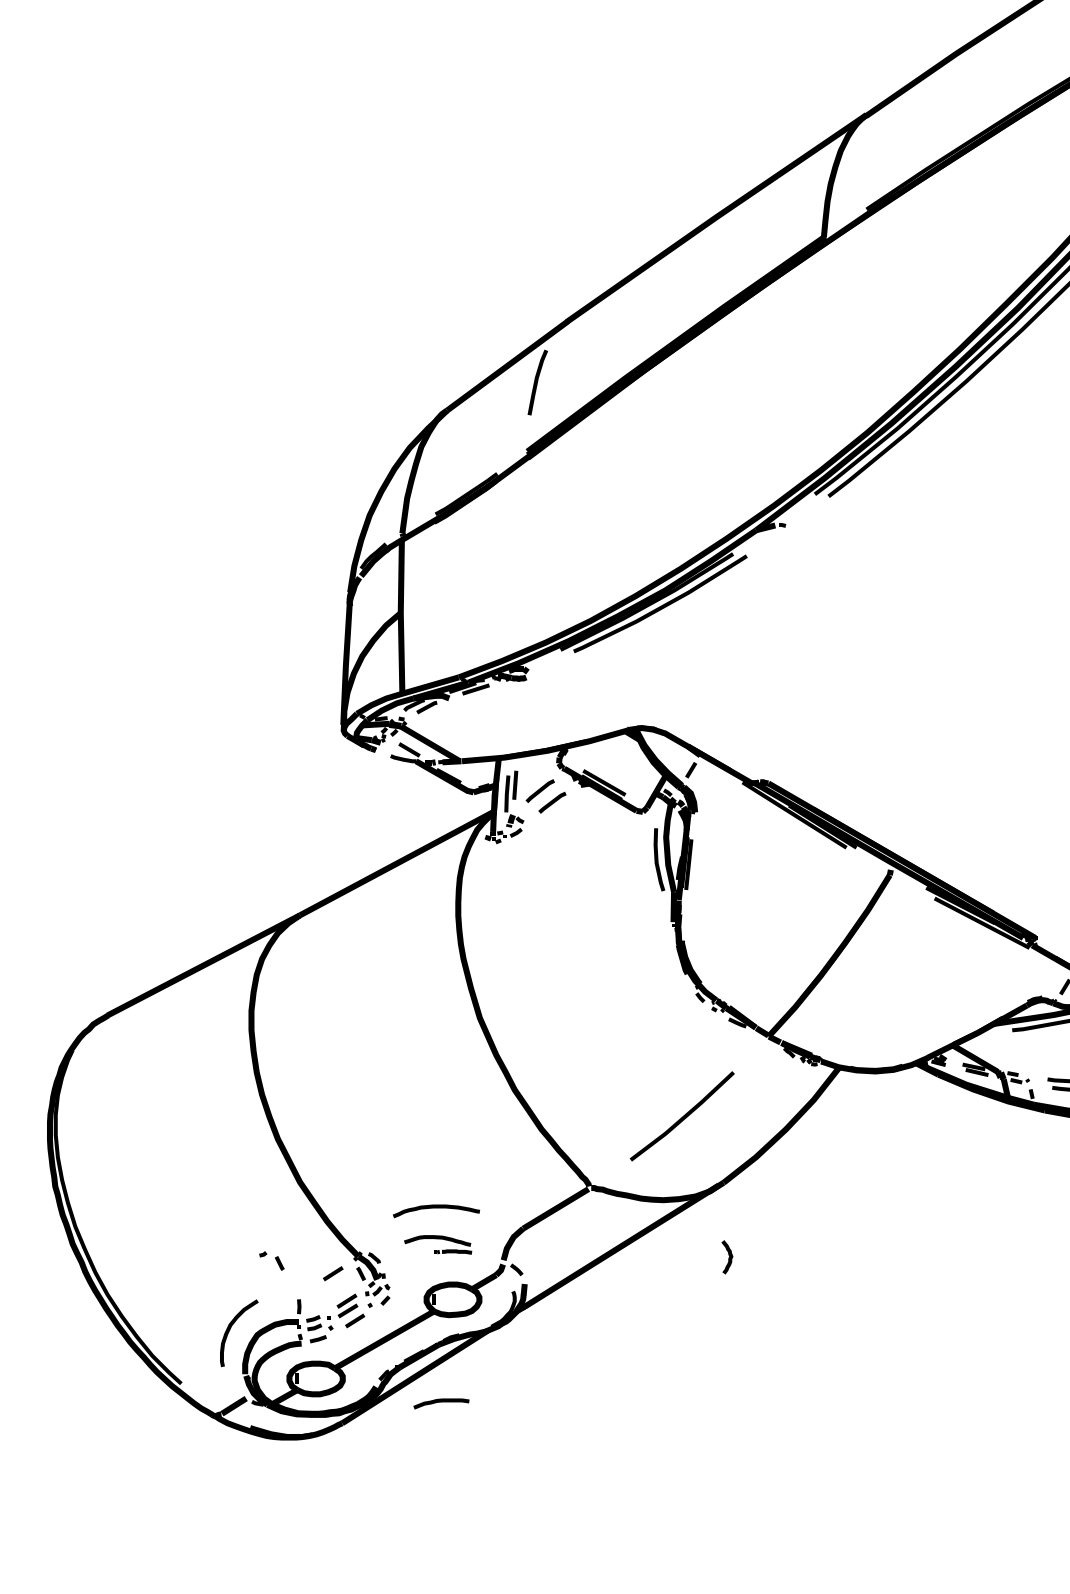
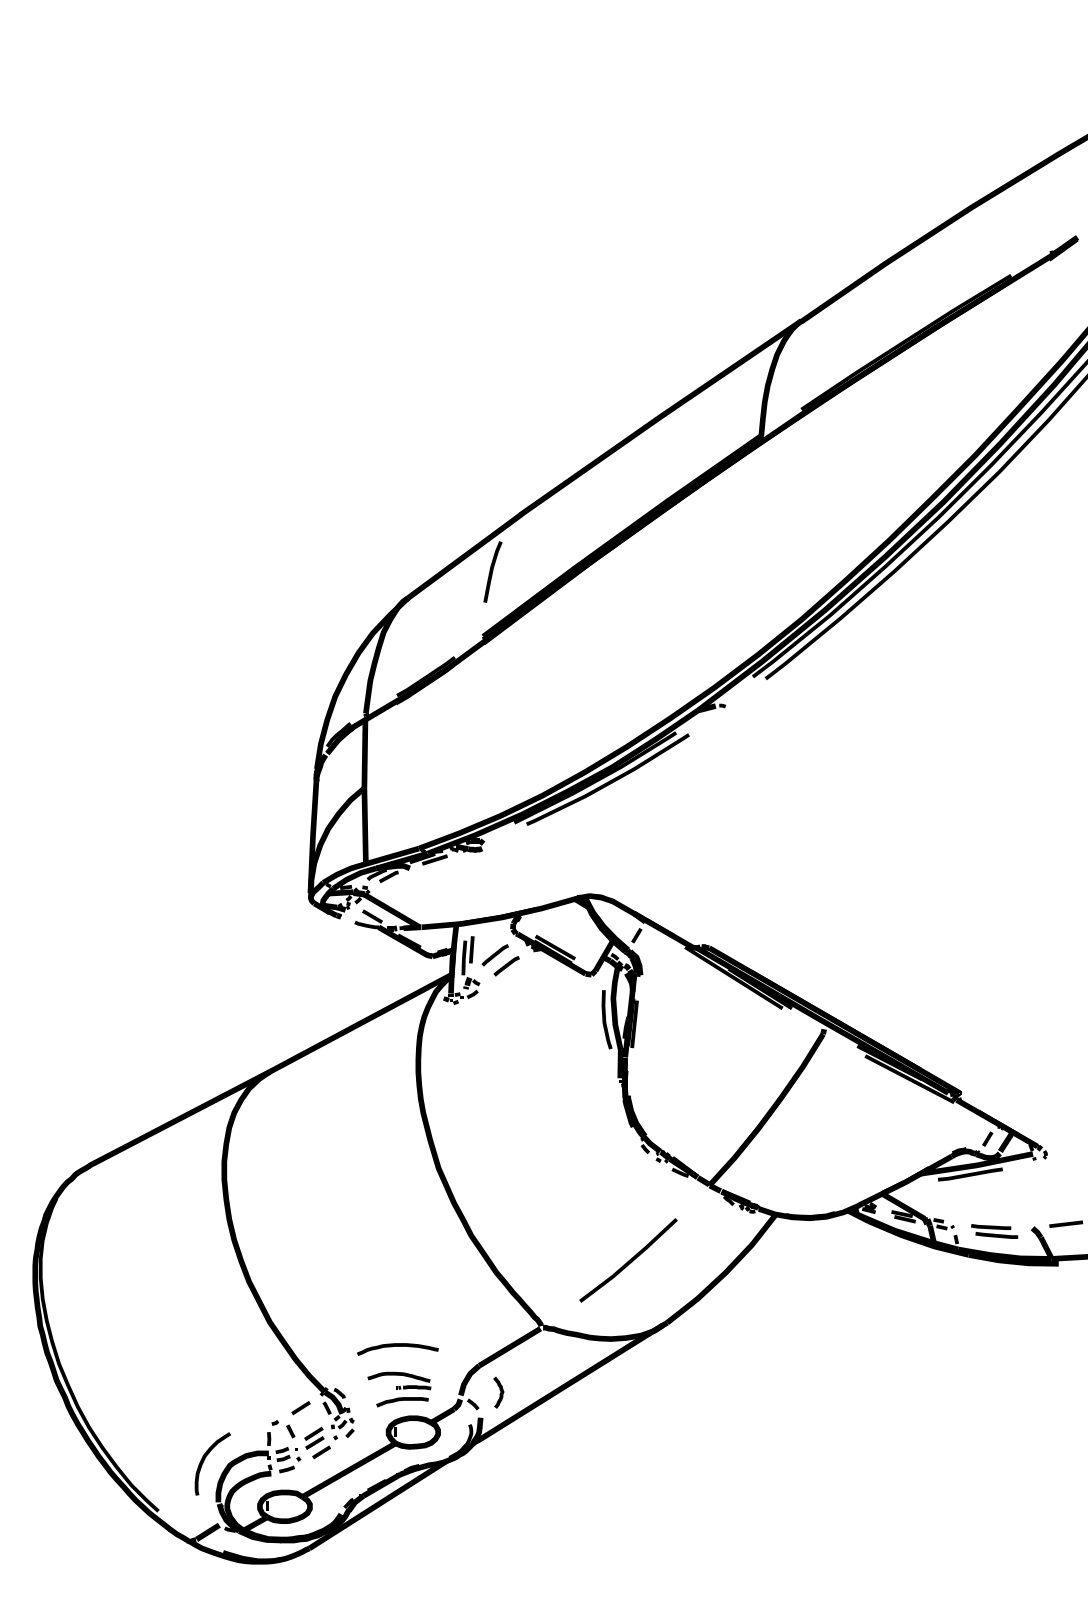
curve: (728, 1258) -> (499, 1393), moved
part: (271, 1261) -> (283, 1429), moved
curve: (441, 1402) -> (402, 1400), moved

